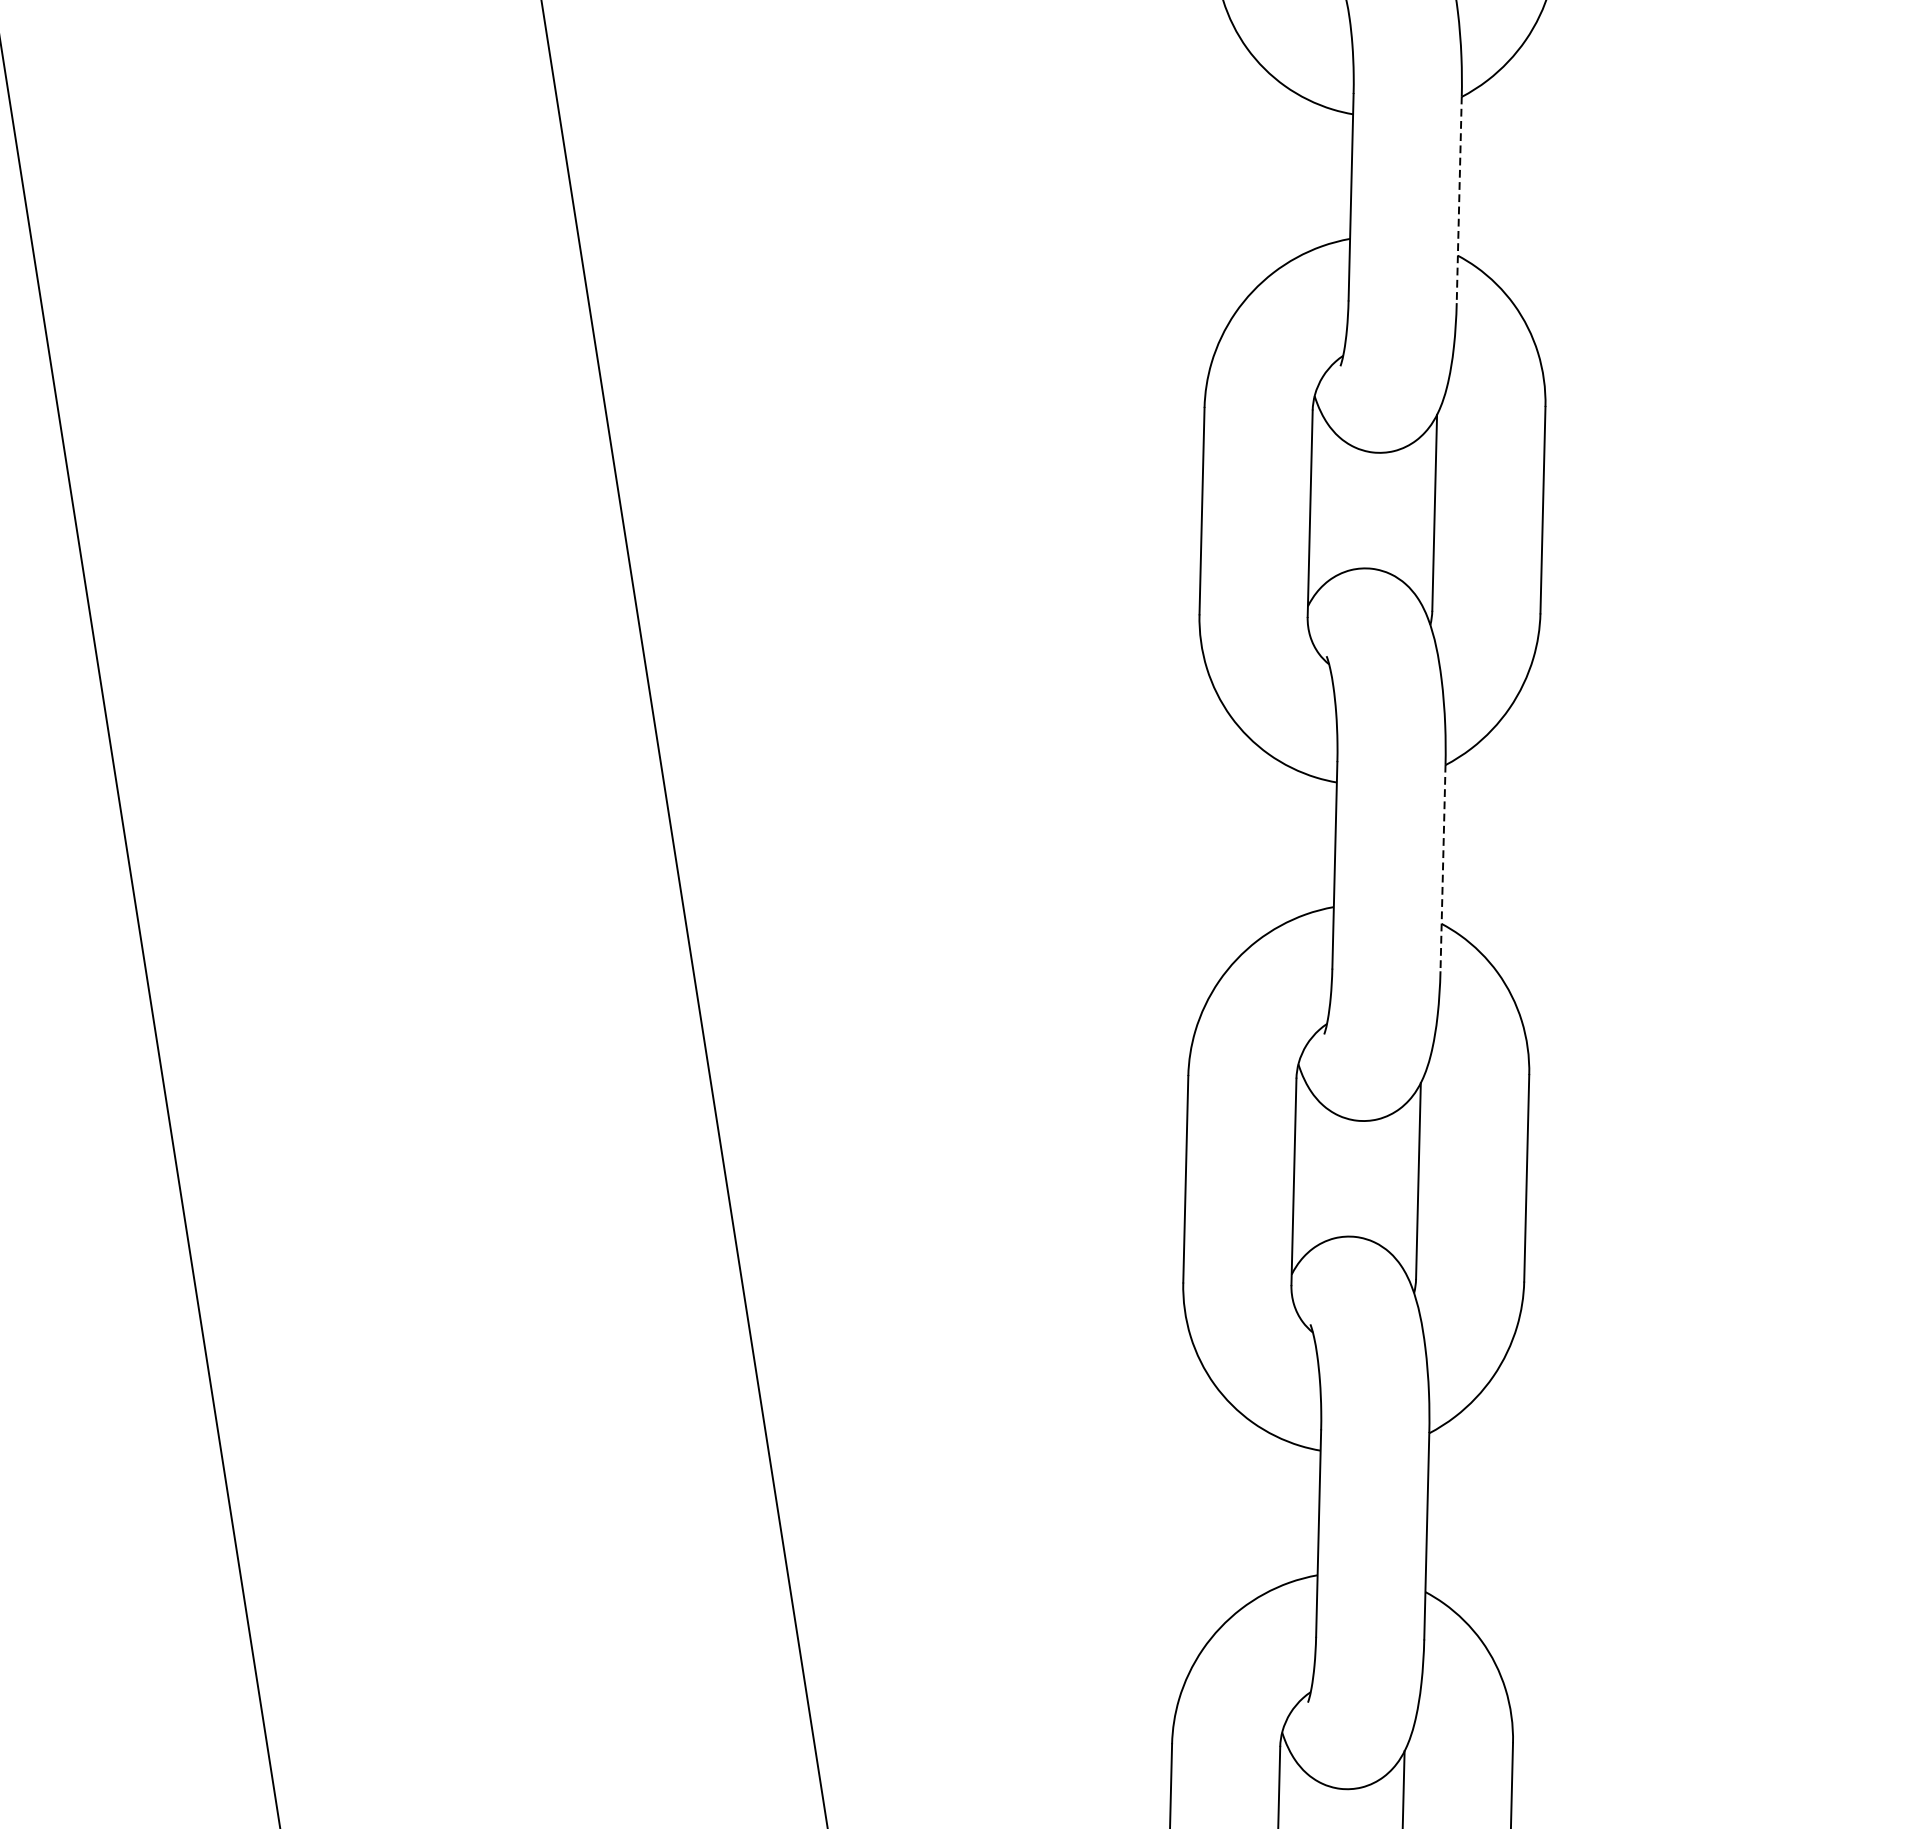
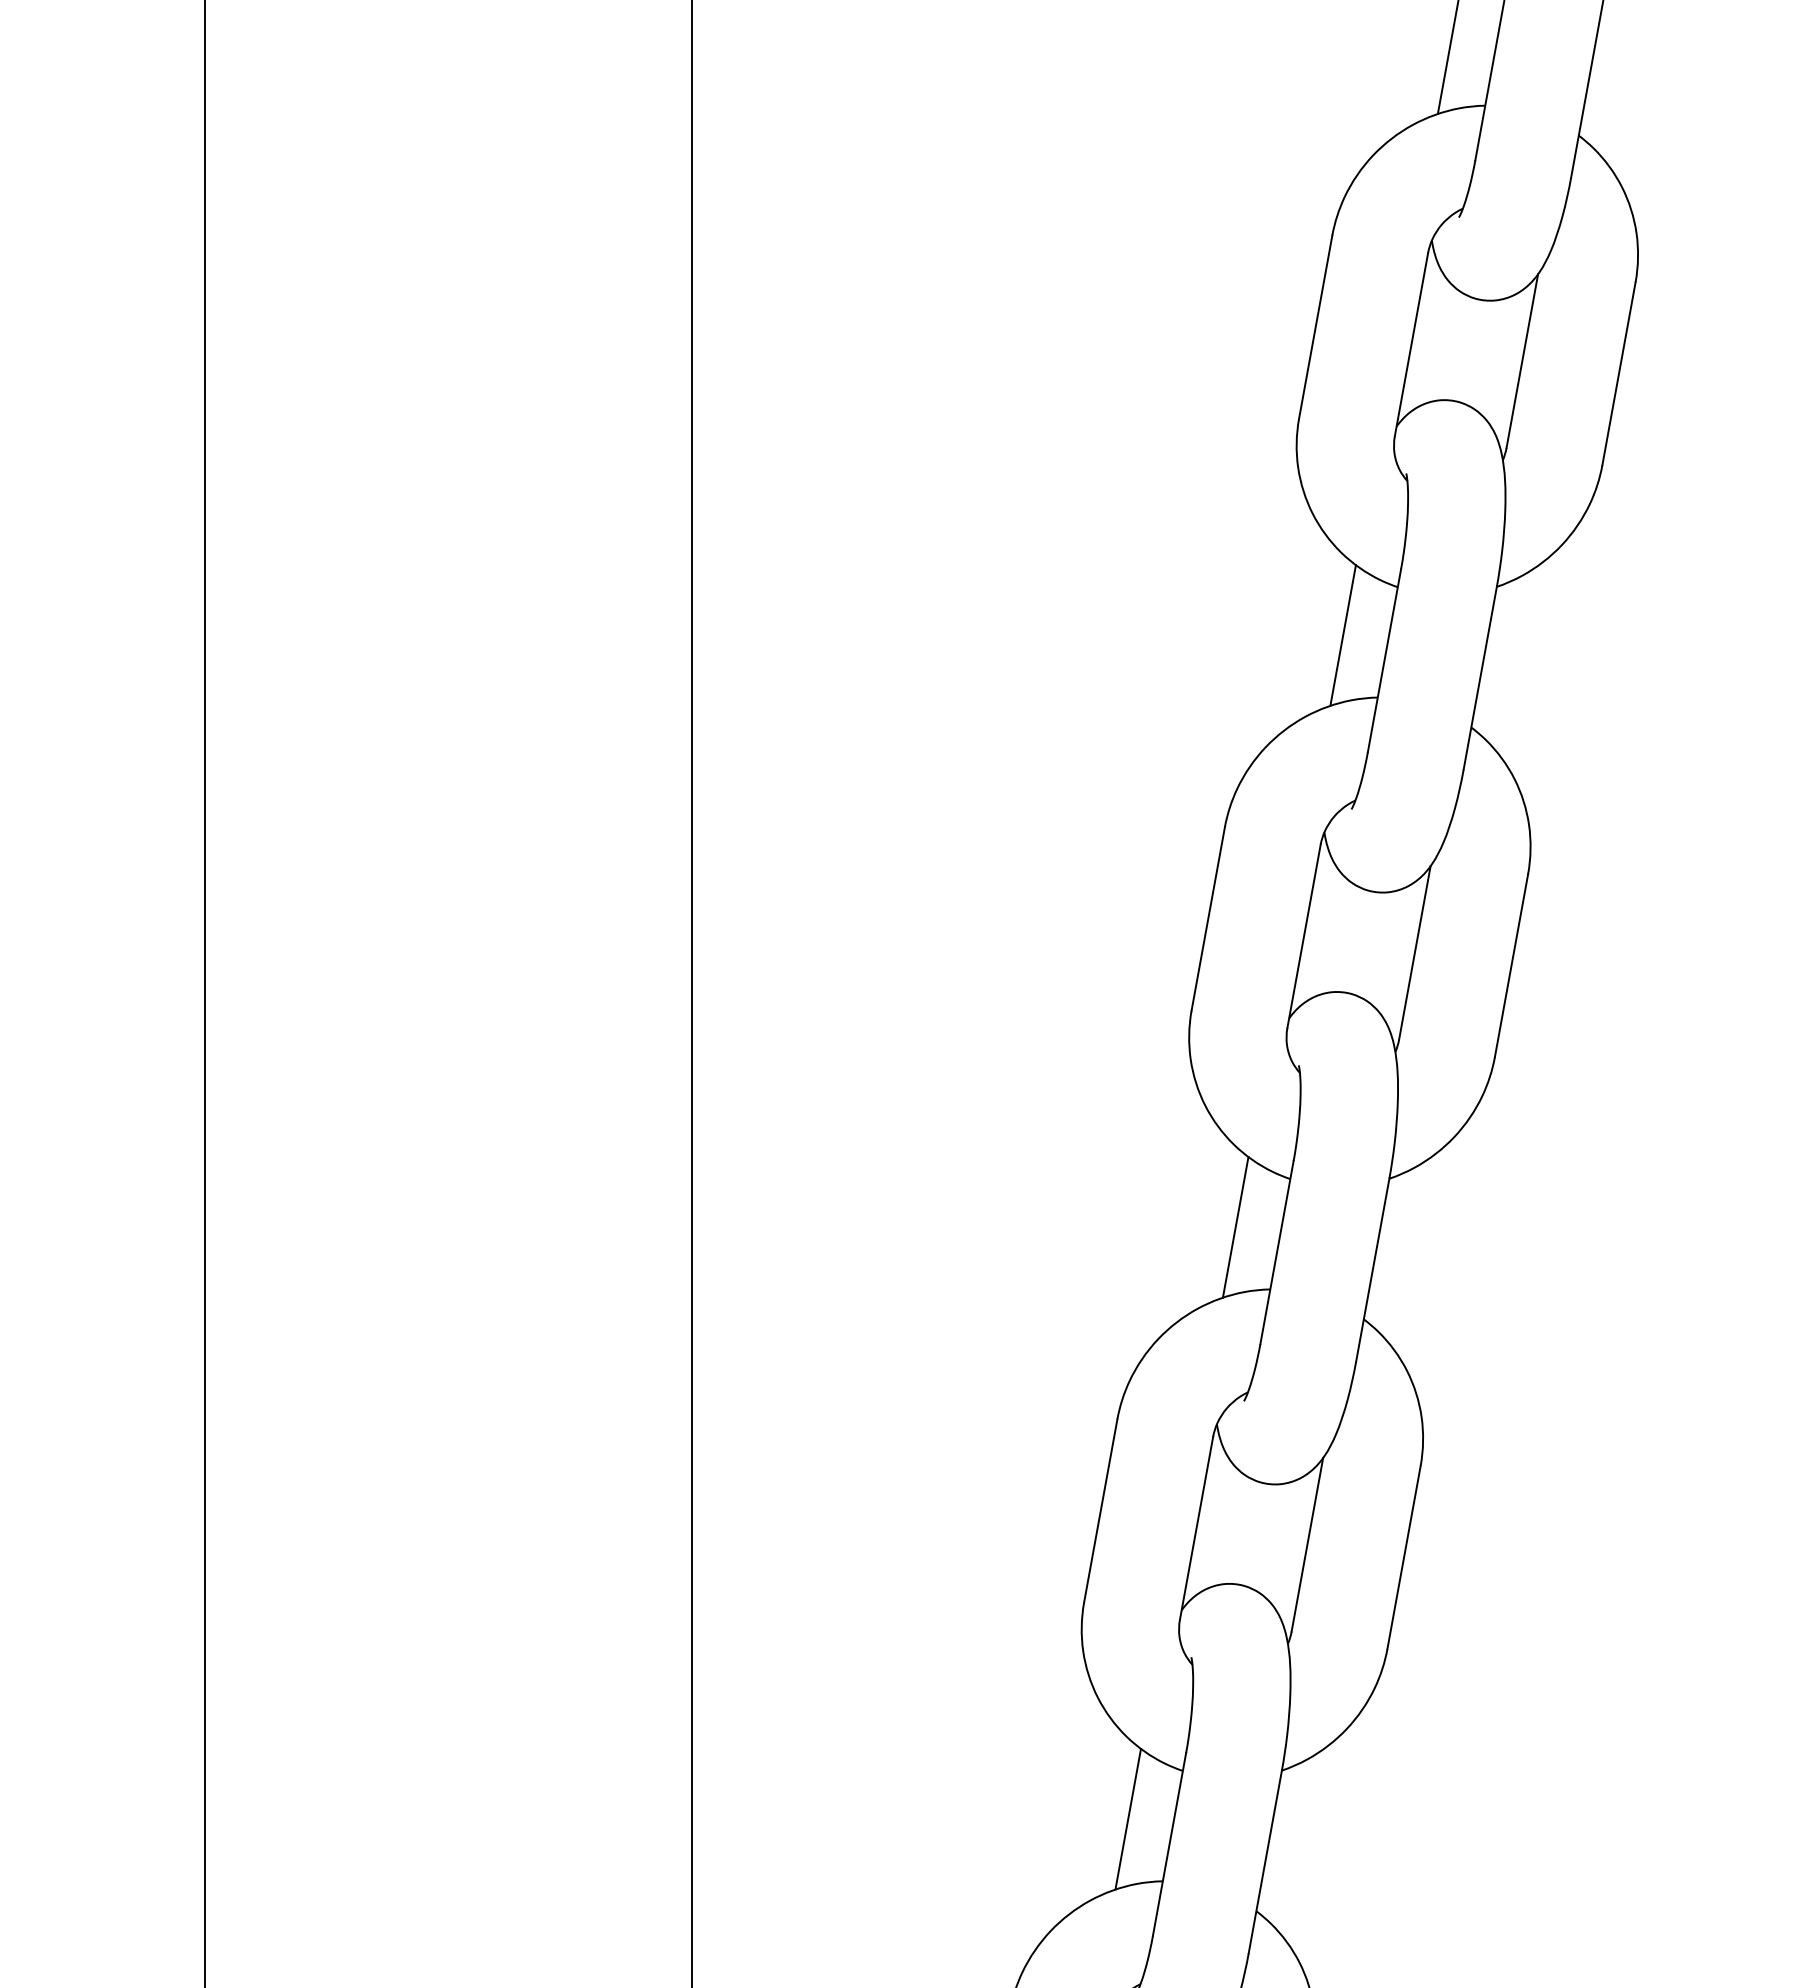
line: (1300, 176) -> (1342, 635), added
line: (1459, 200) -> (1480, 678), dashed -> solid
line: (1284, 845) -> (1235, 1227), added
line: (1442, 867) -> (1372, 1269), dashed -> solid
line: (1268, 1512) -> (1127, 1818), added

